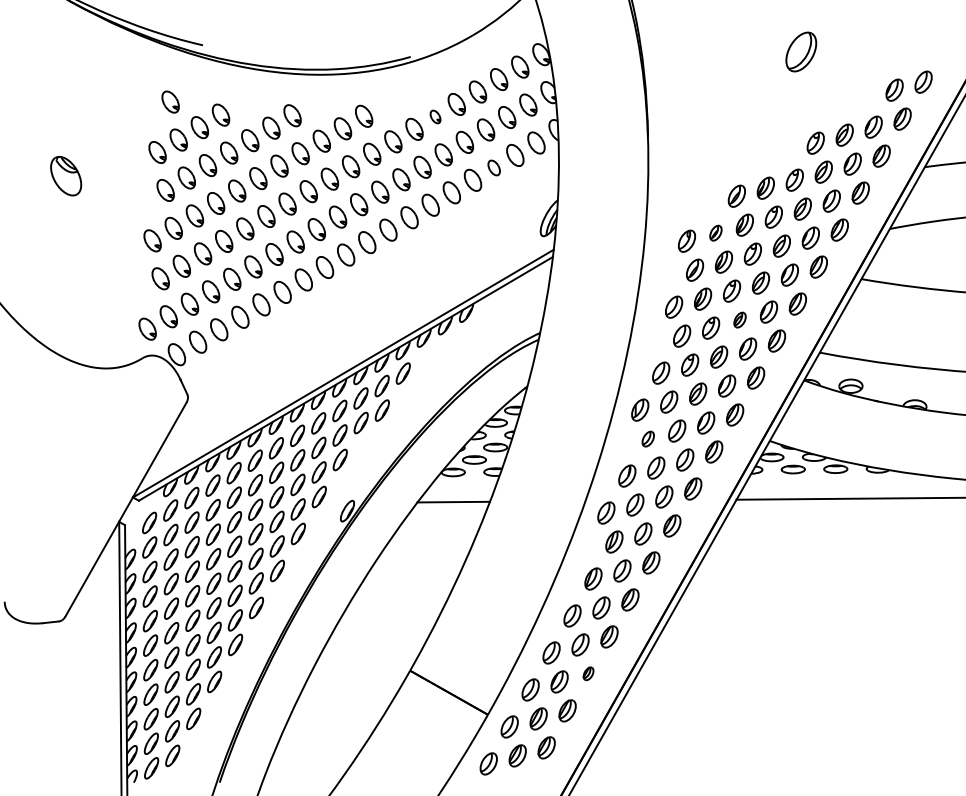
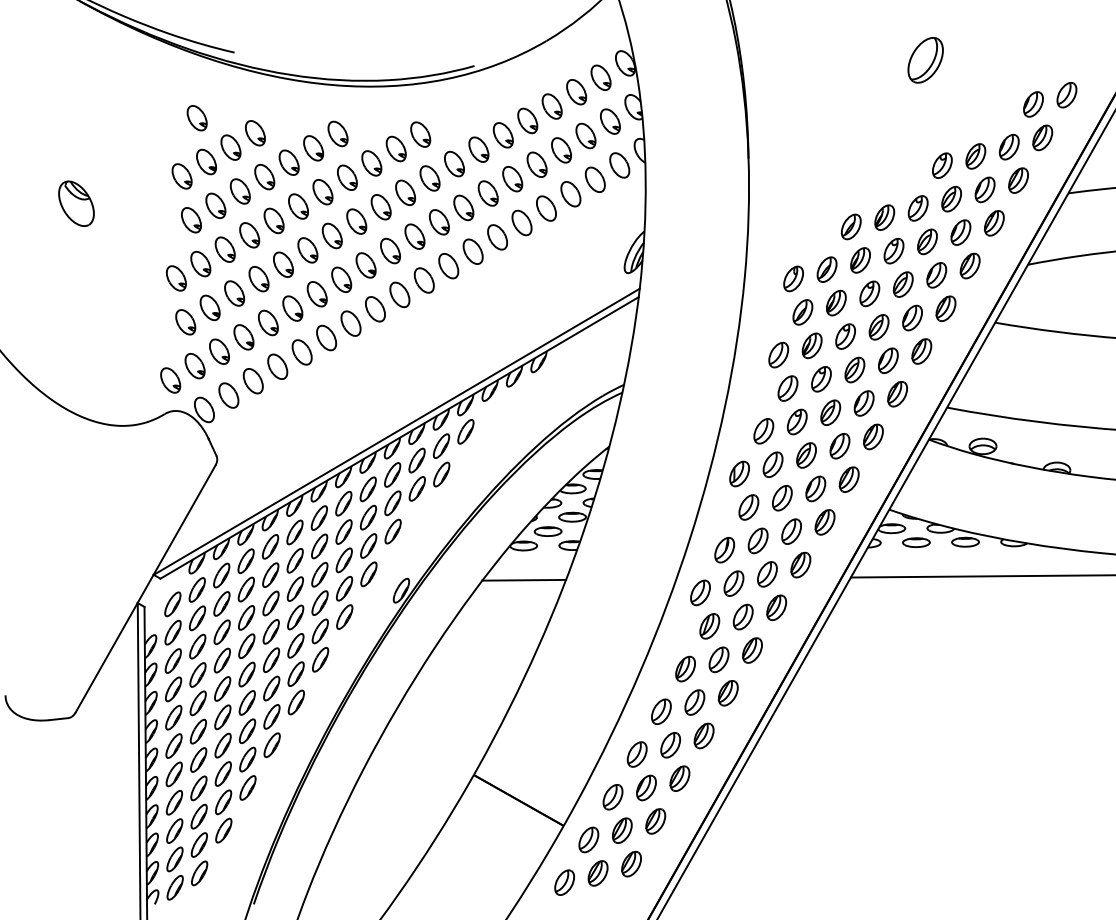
part: (434, 117) -> (502, 135), size x1.67
part: (493, 168) -> (570, 194), size x1.43
part: (715, 233) -> (826, 269), size x1.43
part: (739, 319) -> (854, 369), size x1.43
part: (647, 439) -> (748, 507), size x1.43
part: (588, 673) -> (679, 778), size x1.67

